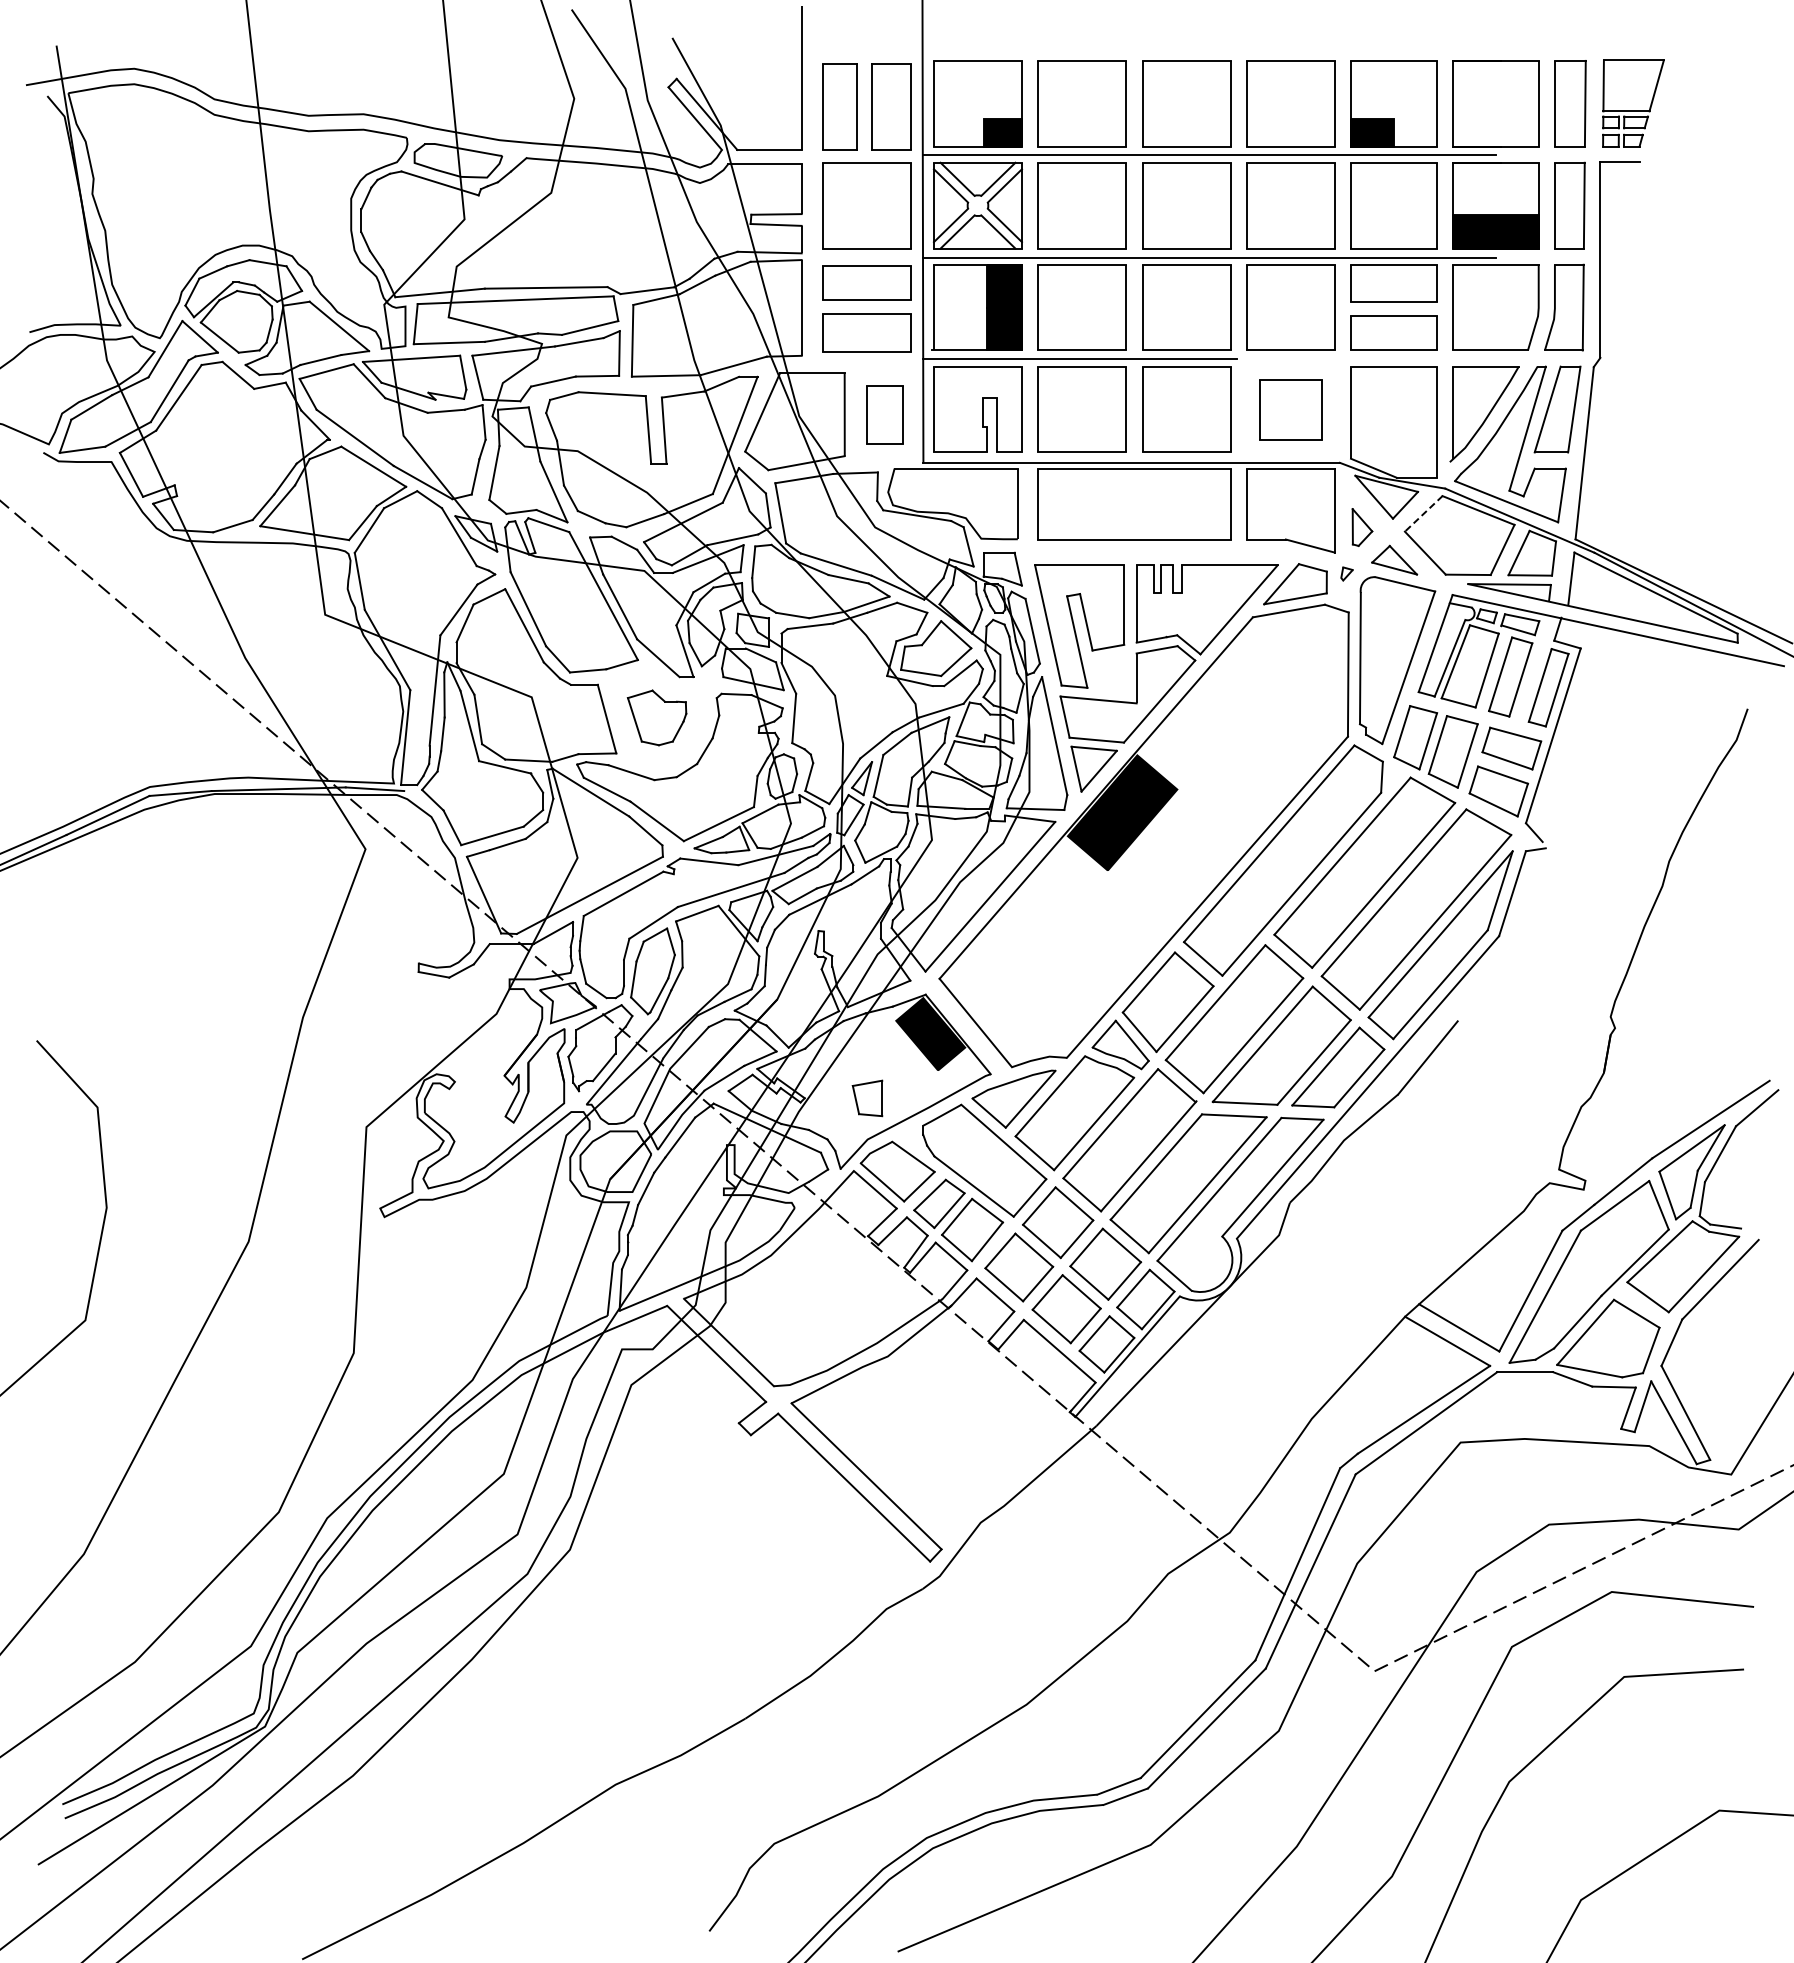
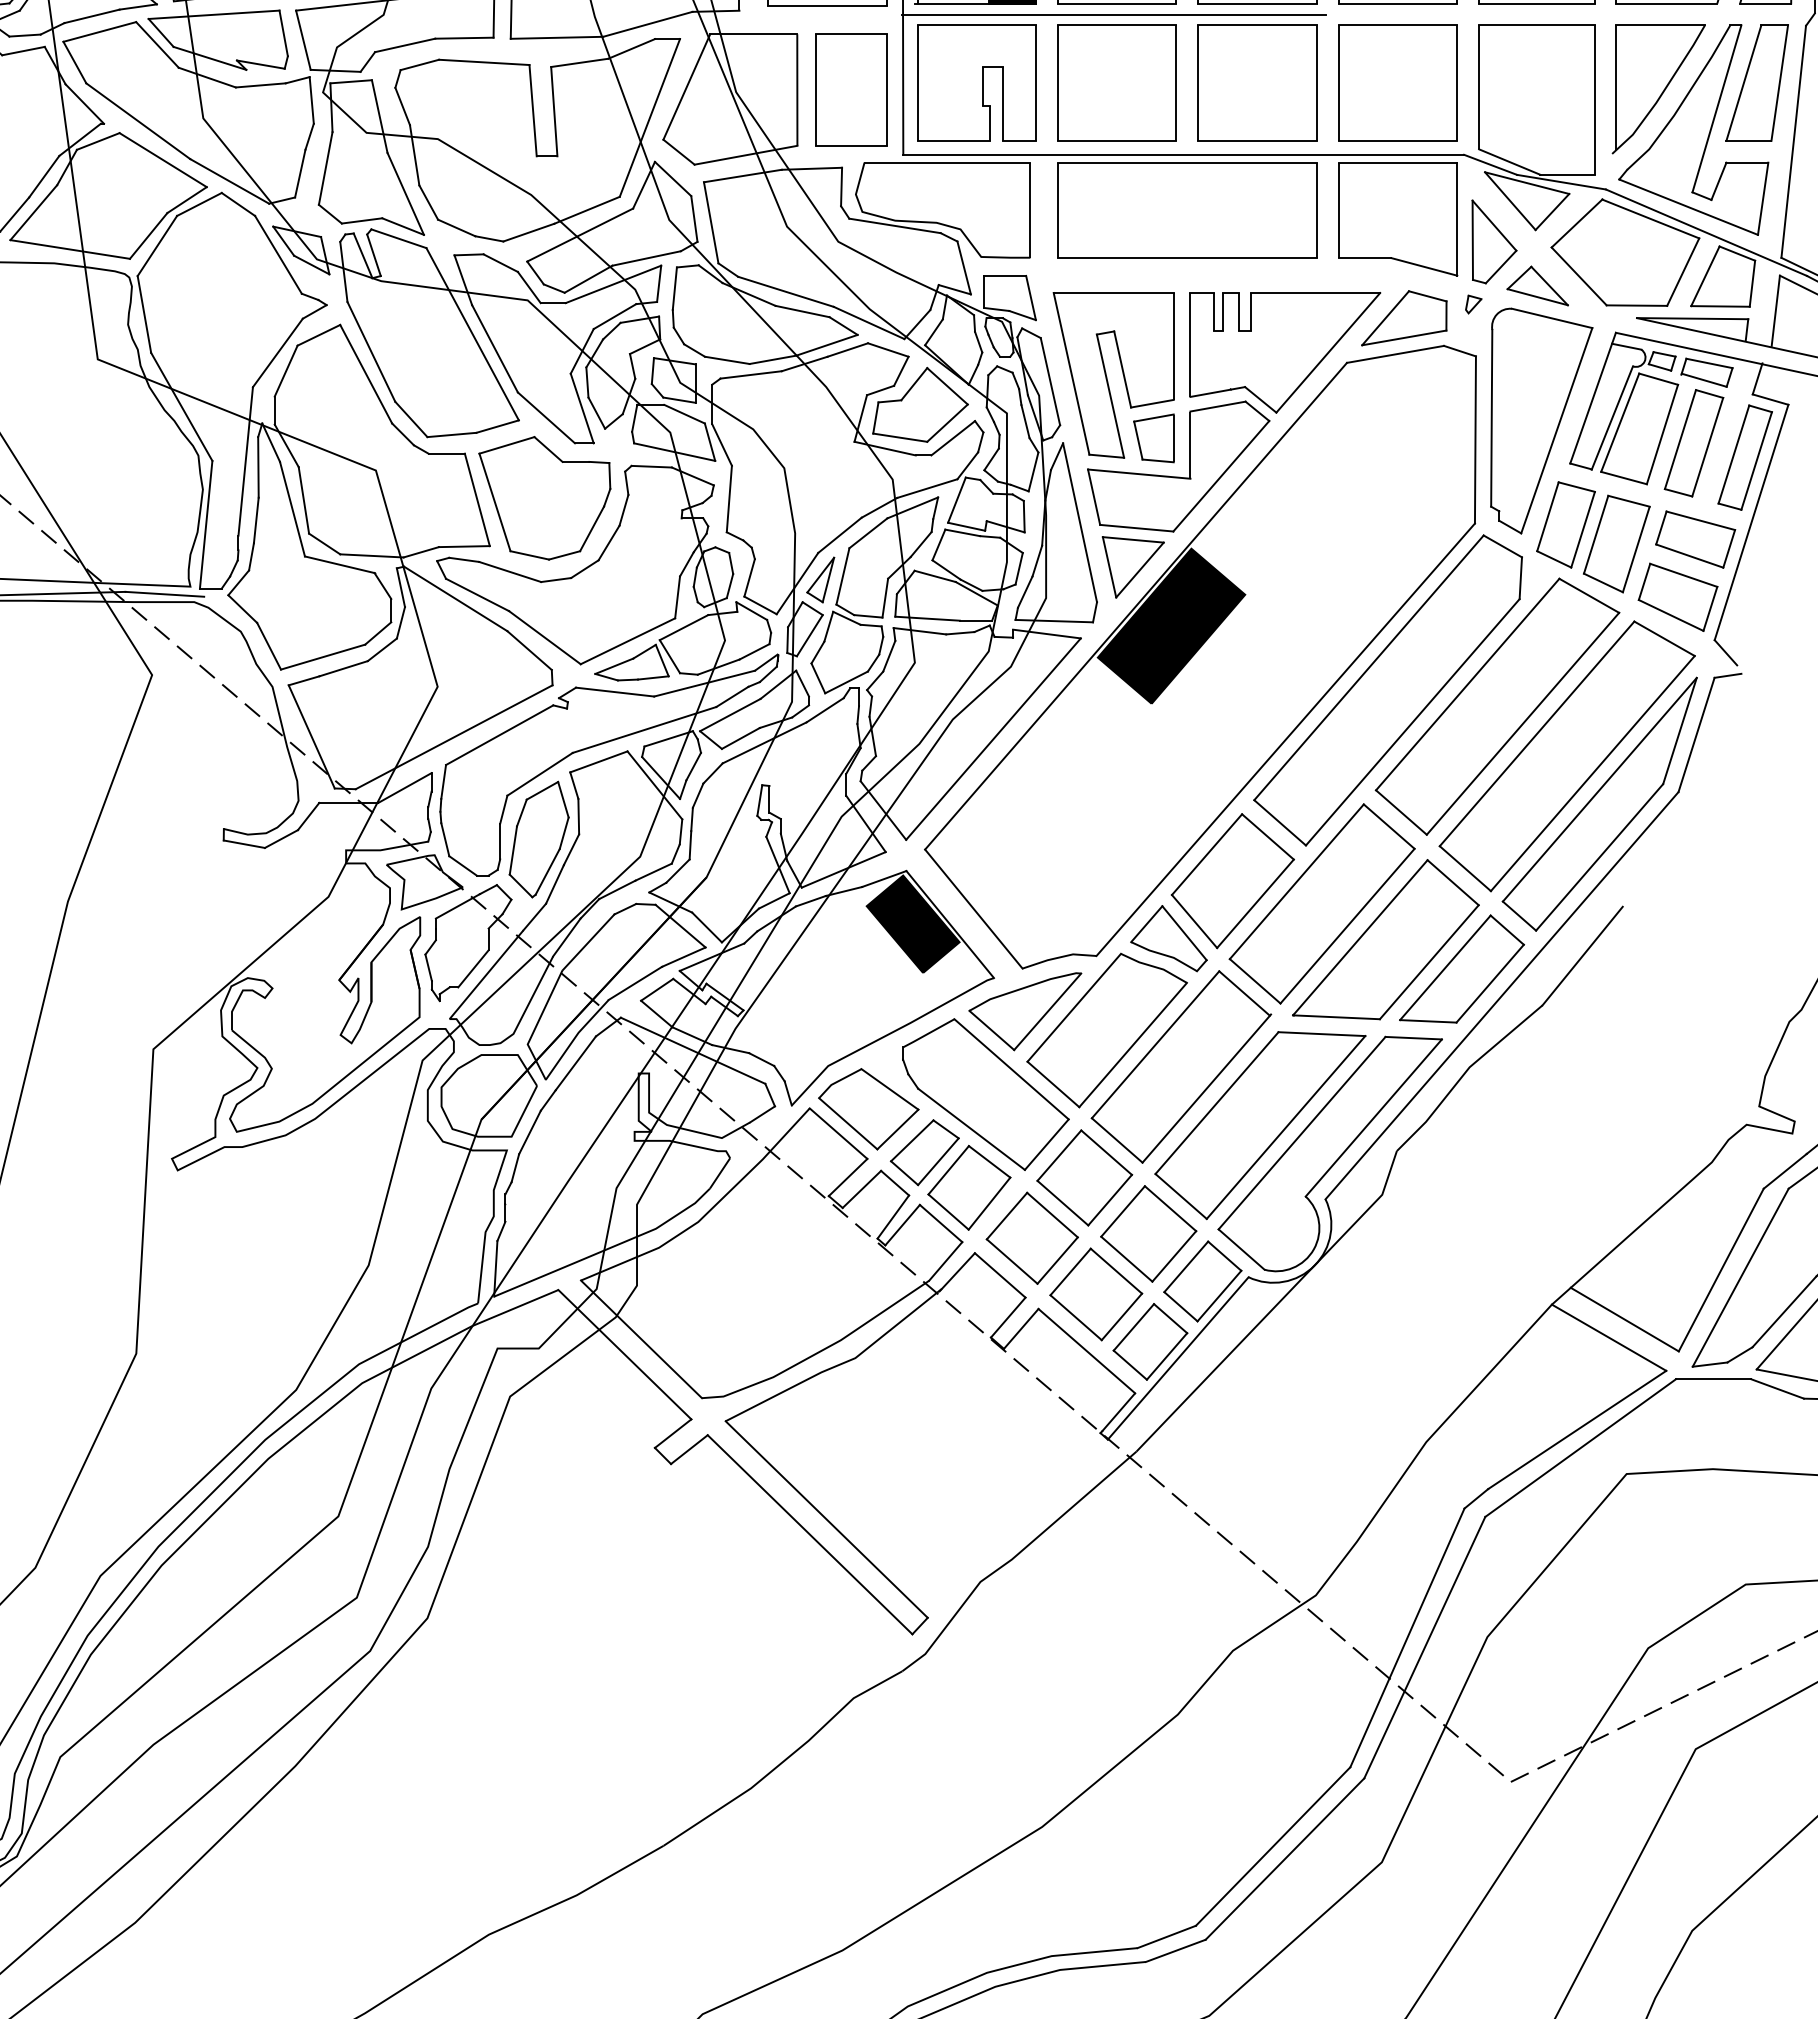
part: (1290, 409) -> (1397, 83), size x1.43
part: (884, 414) -> (850, 89), size x1.43
line: (1423, 514) -> (1576, 224), dashed -> solid
part: (1362, 527) -> (1494, 241), size x1.67
part: (656, 717) -> (543, 497), size x1.67
part: (867, 1098) -> (1153, 438), moved

